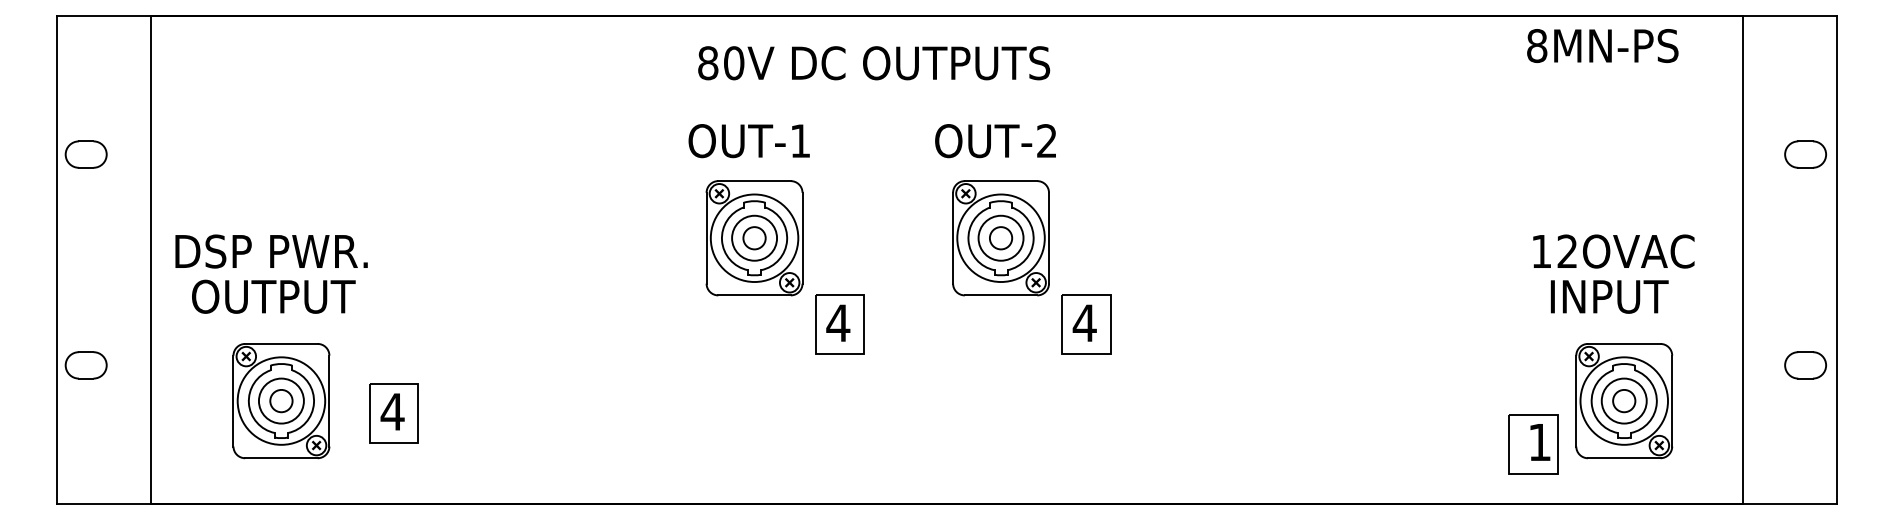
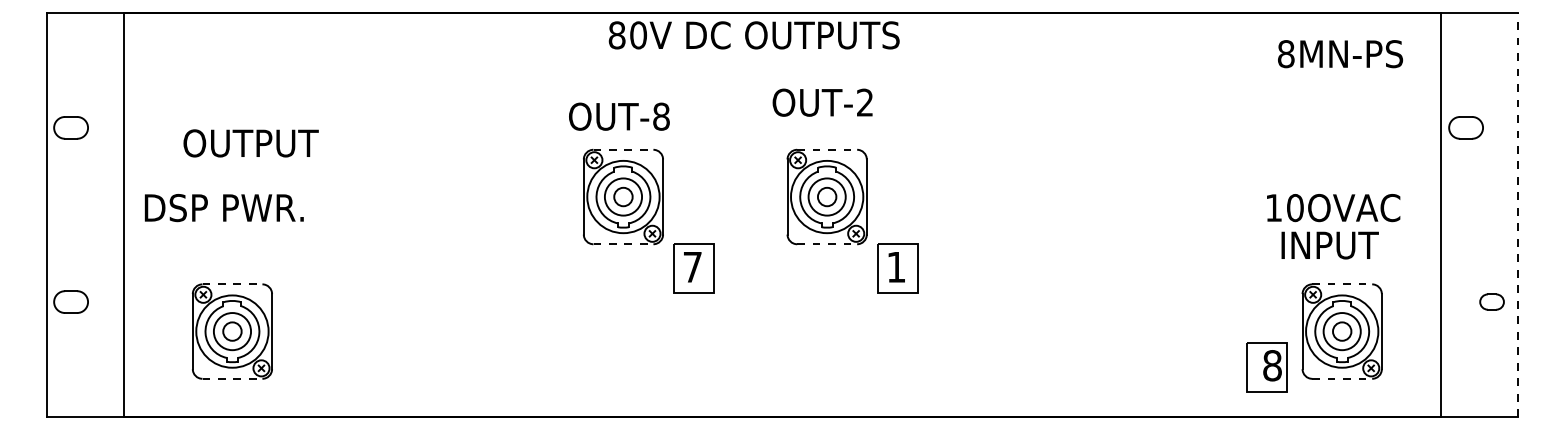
text: (1602, 46) -> (1340, 54), moved
text: (873, 63) -> (753, 35), moved
text: (800, 140) -> (661, 116), OUT-1 -> OUT-8
text: (995, 140) -> (822, 102), moved
part: (1804, 154) -> (1465, 127), moved
line: (754, 180) -> (623, 149), solid -> dashed
line: (1001, 180) -> (827, 149), solid -> dashed
text: (1567, 252) -> (1295, 208), 12OVAC -> 10OVAC
line: (1837, 259) -> (1518, 214), solid -> dashed
line: (754, 295) -> (623, 244), solid -> dashed
line: (1001, 295) -> (827, 244), solid -> dashed
text: (273, 296) -> (250, 143), moved
text: (838, 323) -> (692, 267), 4 -> 7
text: (1084, 323) -> (896, 267), 4 -> 1
line: (281, 344) -> (232, 284), solid -> dashed
line: (1624, 344) -> (1342, 284), solid -> dashed
part: (1804, 364) -> (1491, 301), size x0.7
part: (394, 413) -> (325, 341), removed
text: (1539, 442) -> (1272, 365), 1 -> 8
line: (281, 457) -> (232, 378), solid -> dashed
line: (1624, 457) -> (1342, 378), solid -> dashed

